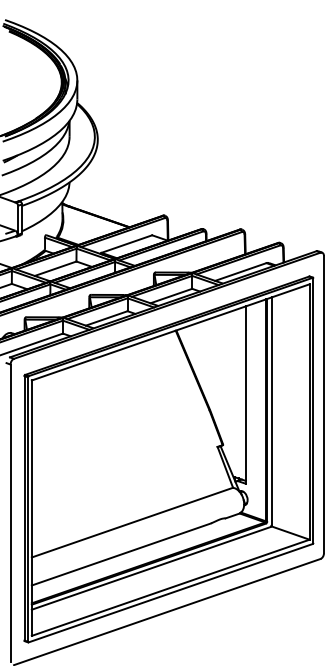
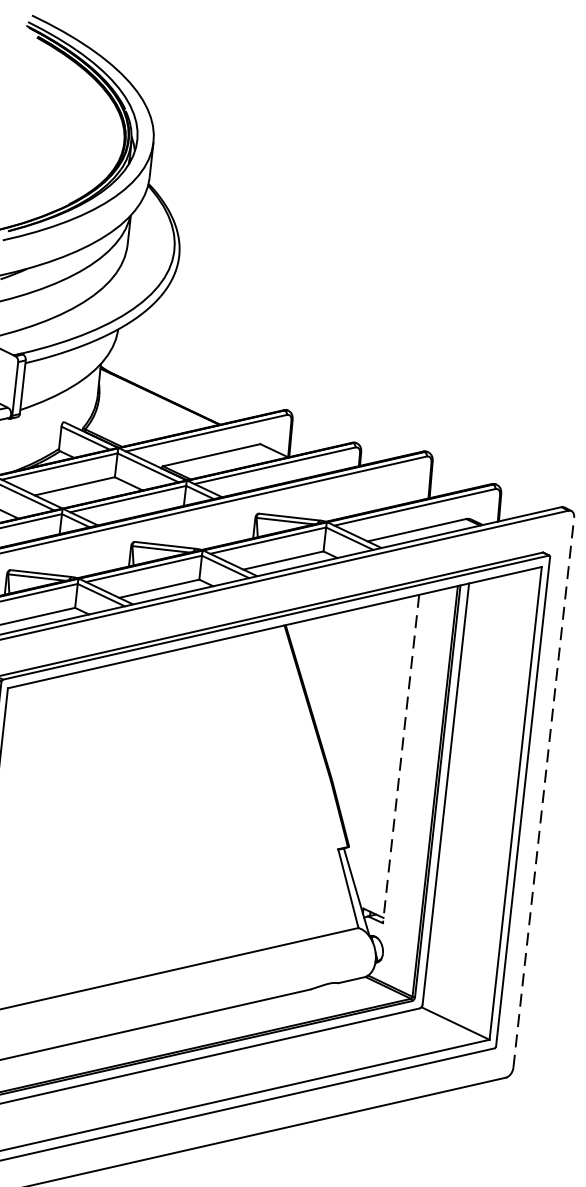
line: (245, 395) -> (400, 759), solid -> dashed
line: (323, 404) -> (542, 792), solid -> dashed

